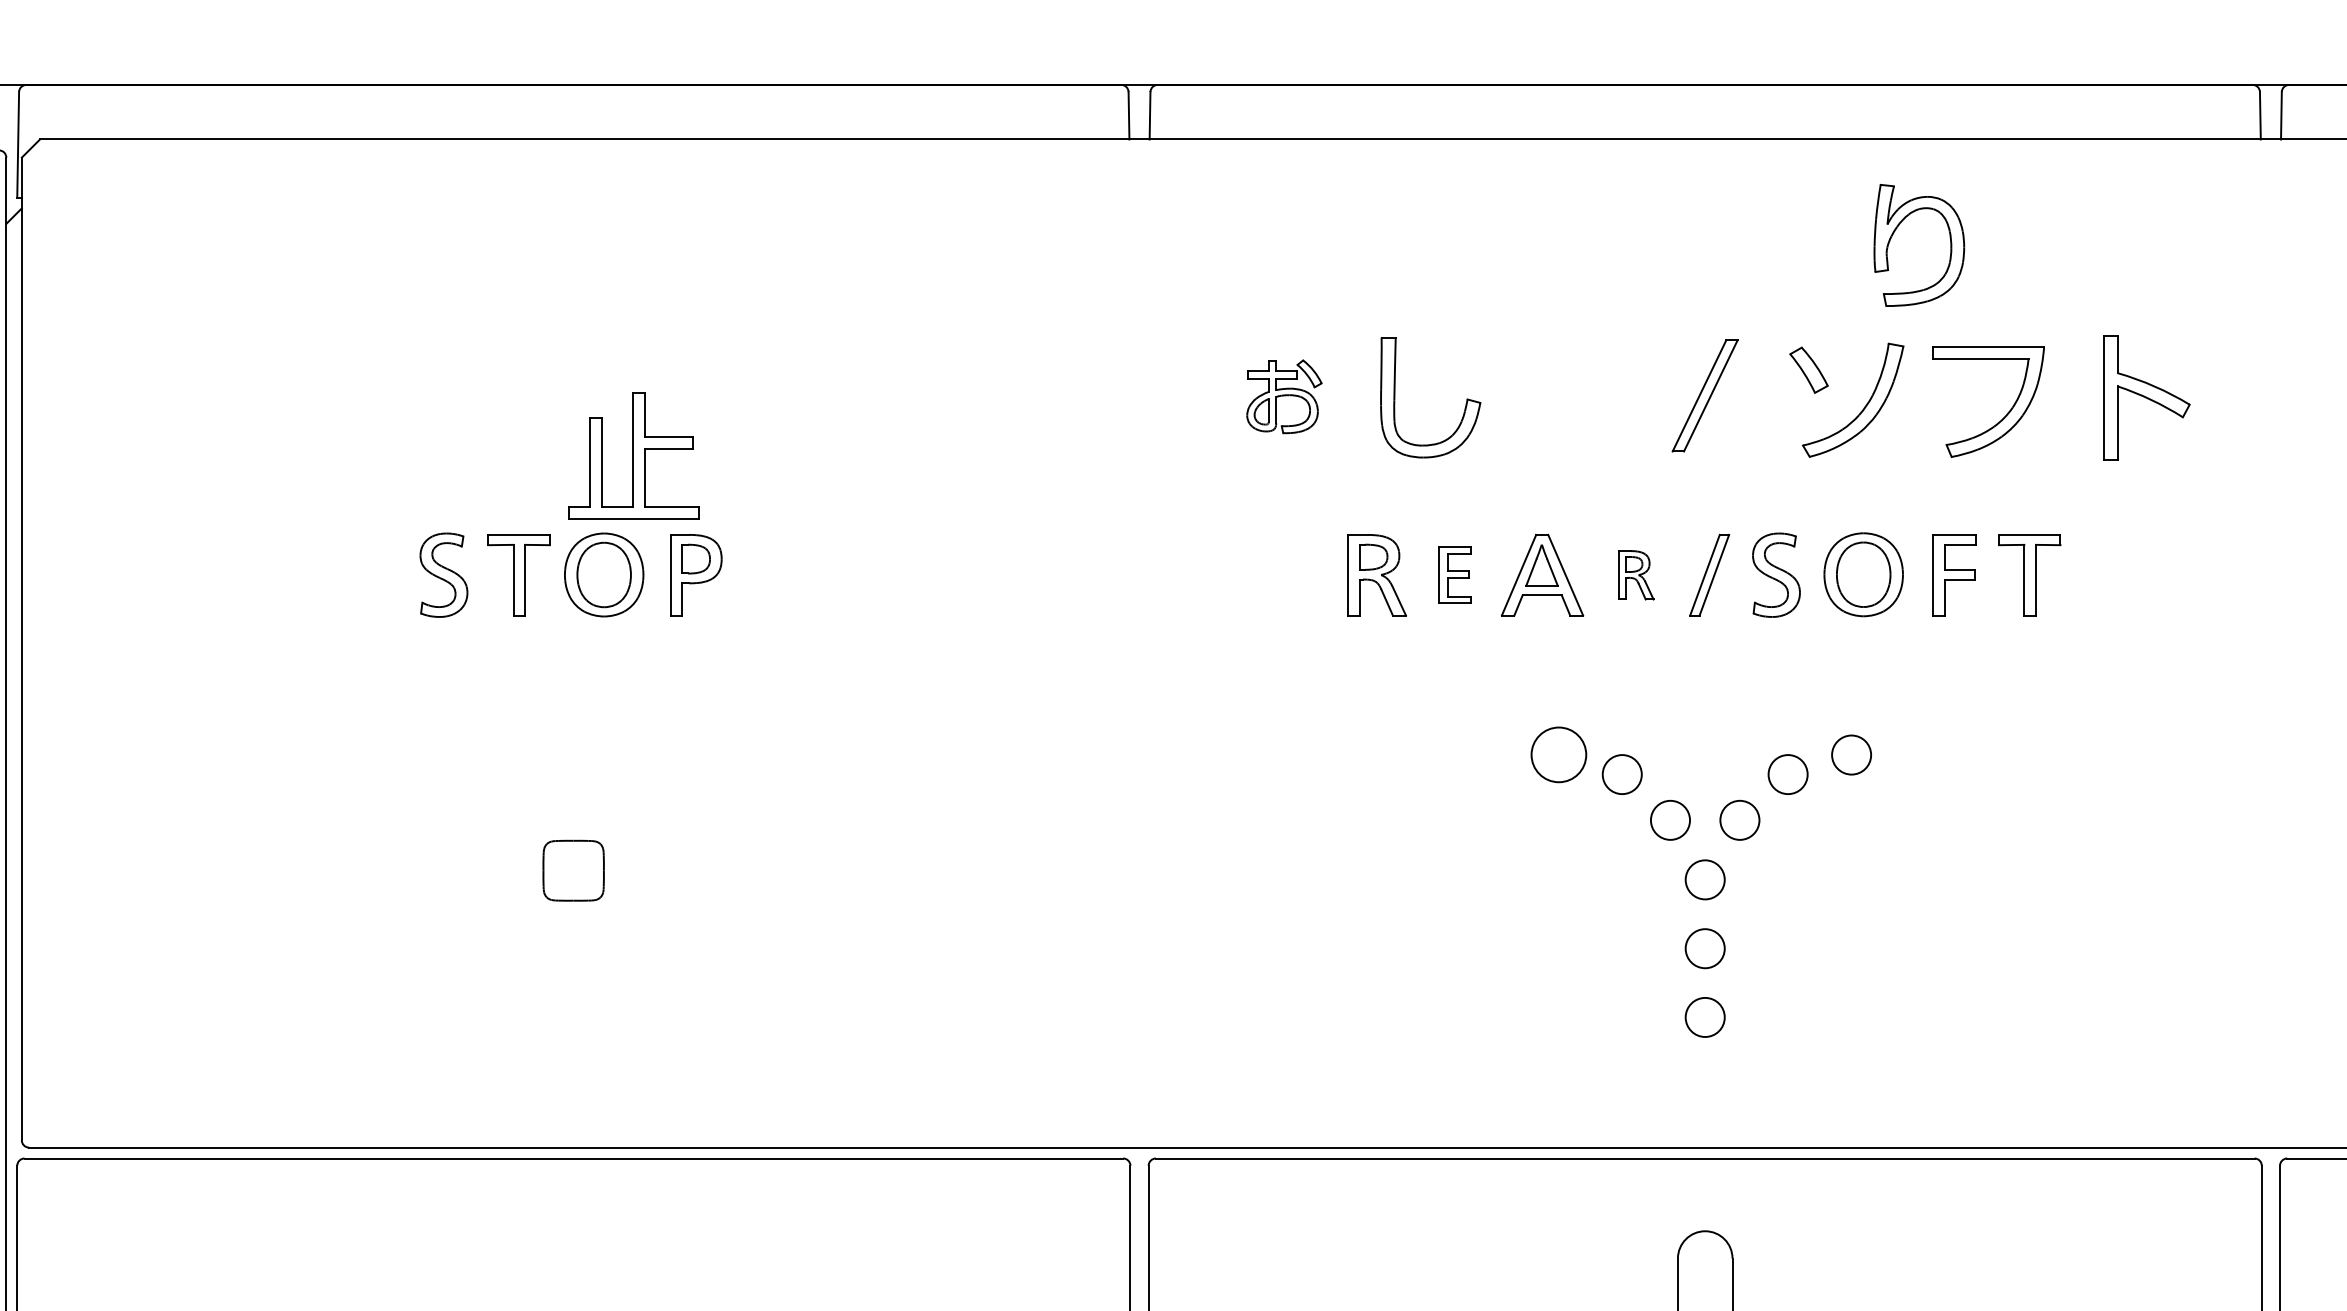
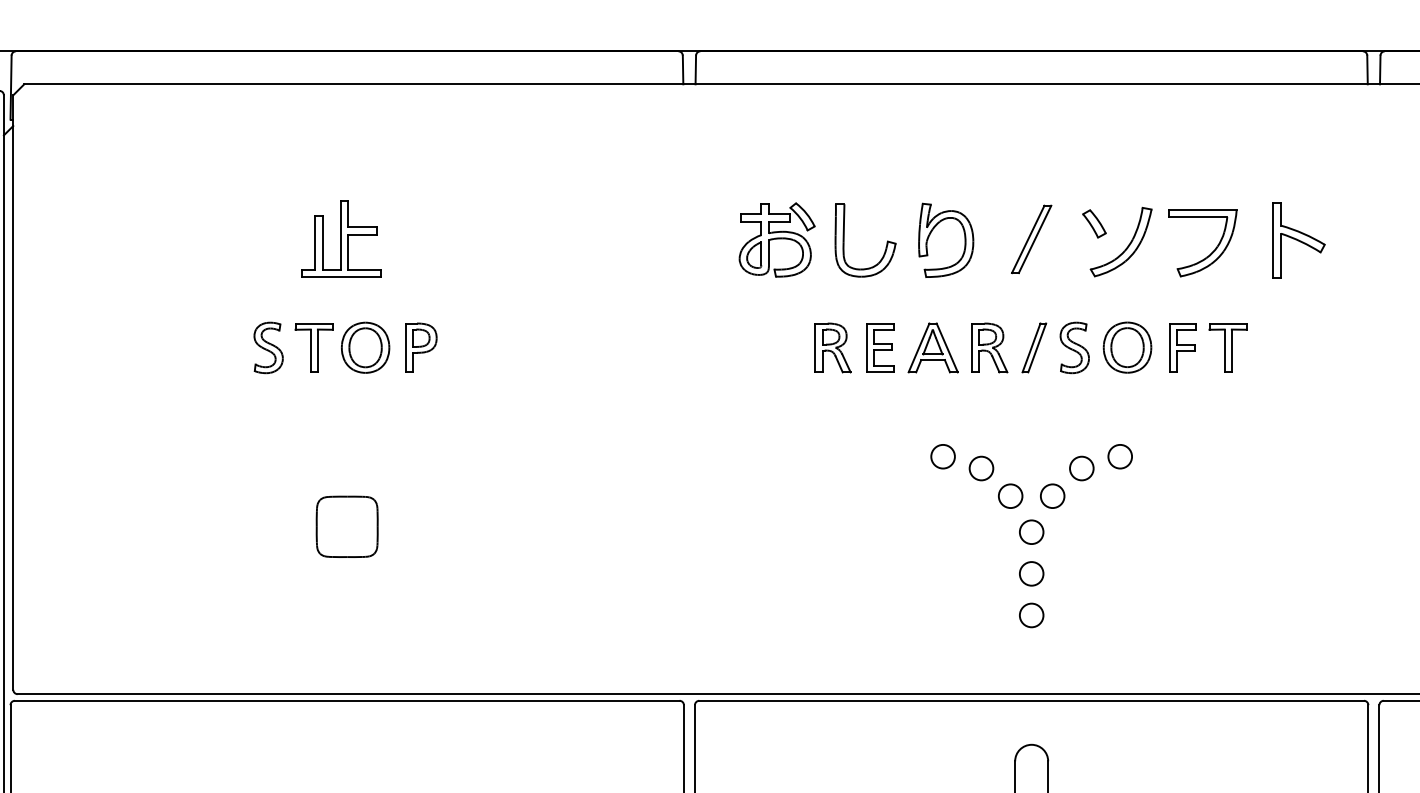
part: (1898, 229) -> (933, 230), moved
part: (1283, 395) -> (776, 239), size x1.67
part: (633, 455) -> (341, 238), moved
part: (1455, 574) -> (880, 347), size x1.43
part: (1635, 574) -> (989, 347), size x1.67
circle: (1557, 754) -> (942, 456), size x0.71
part: (572, 870) -> (346, 526), size x1.67

